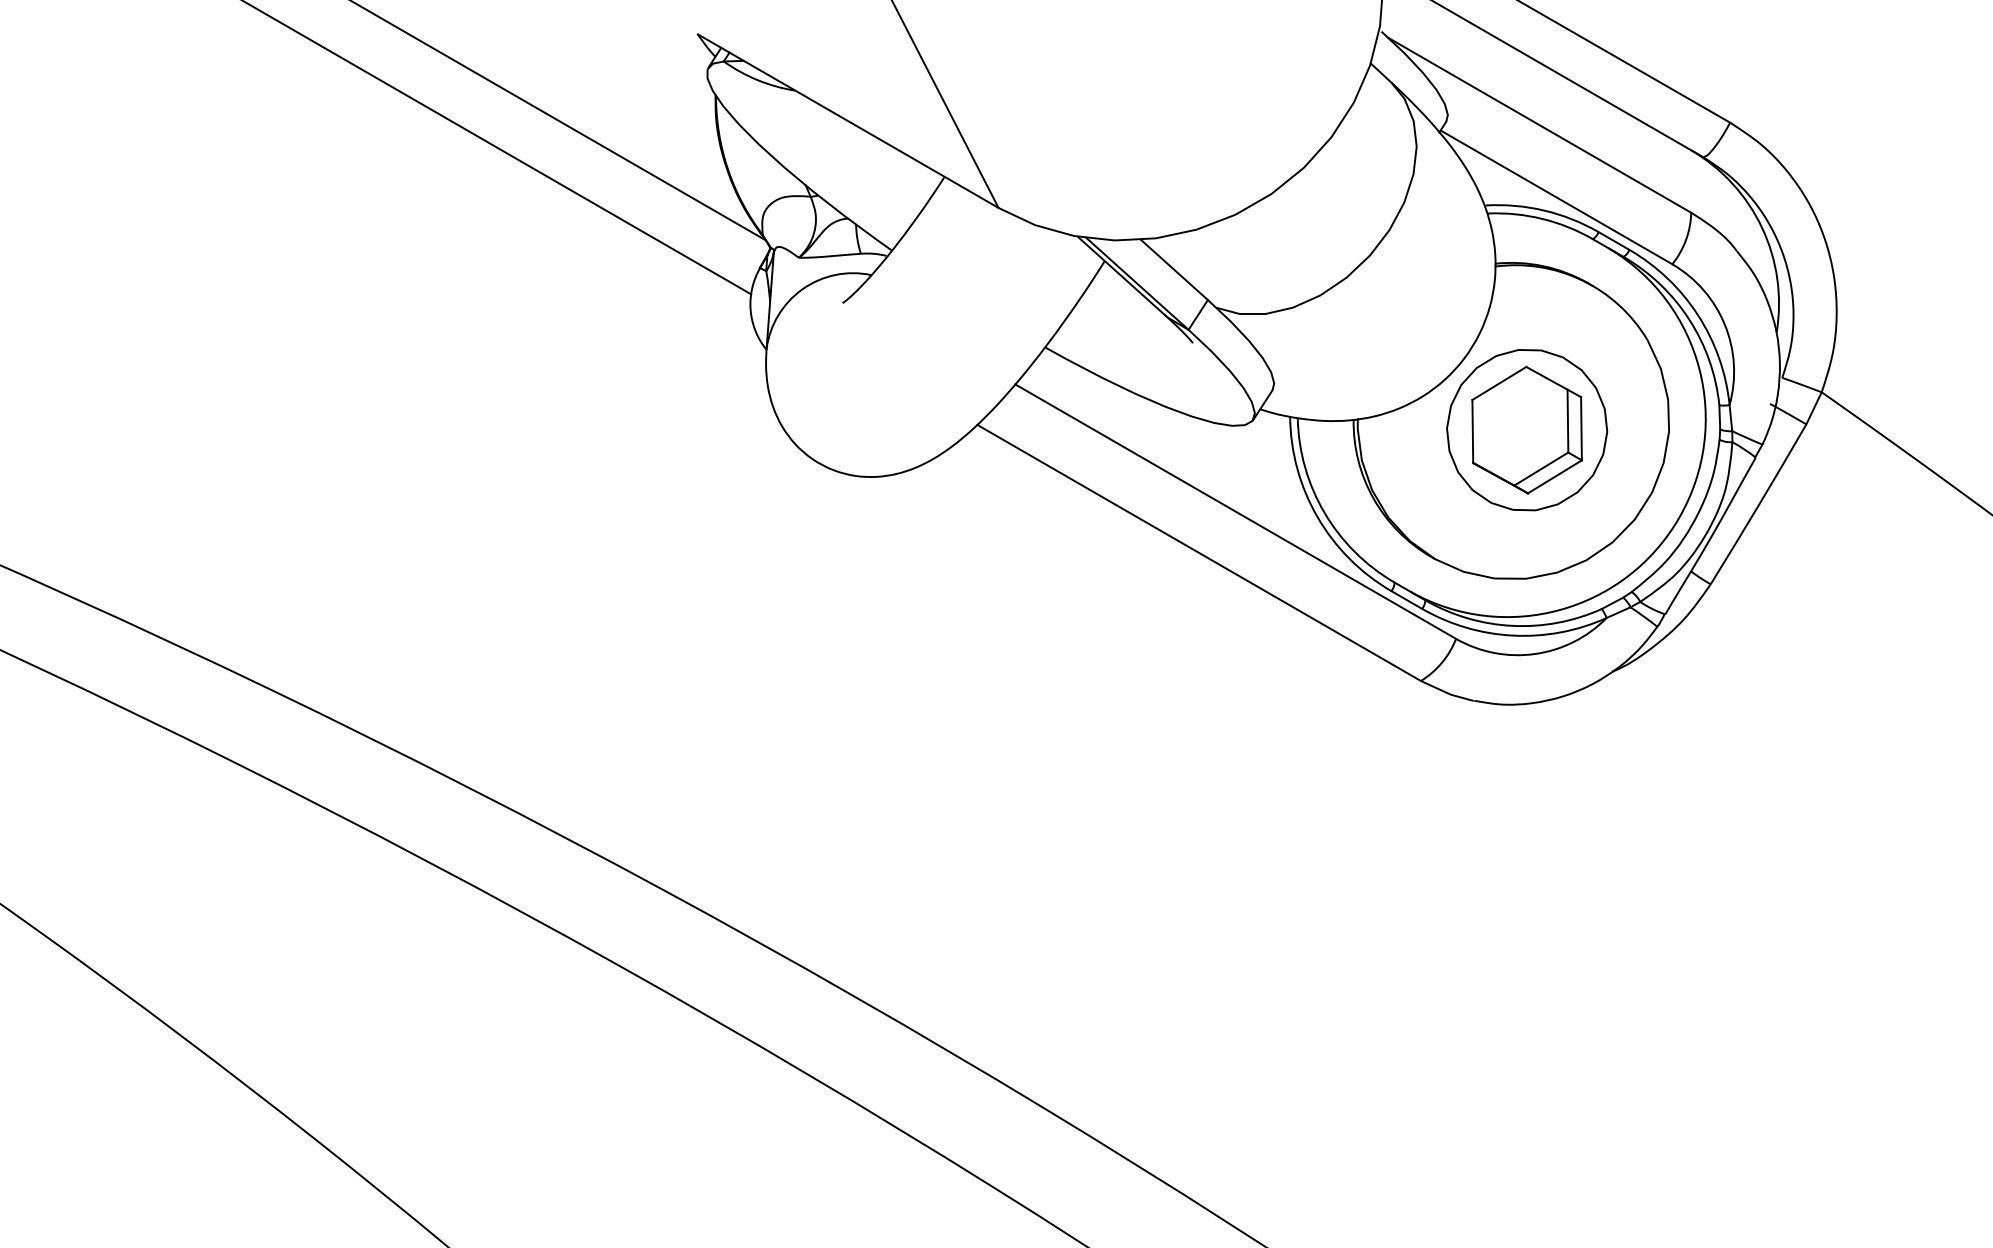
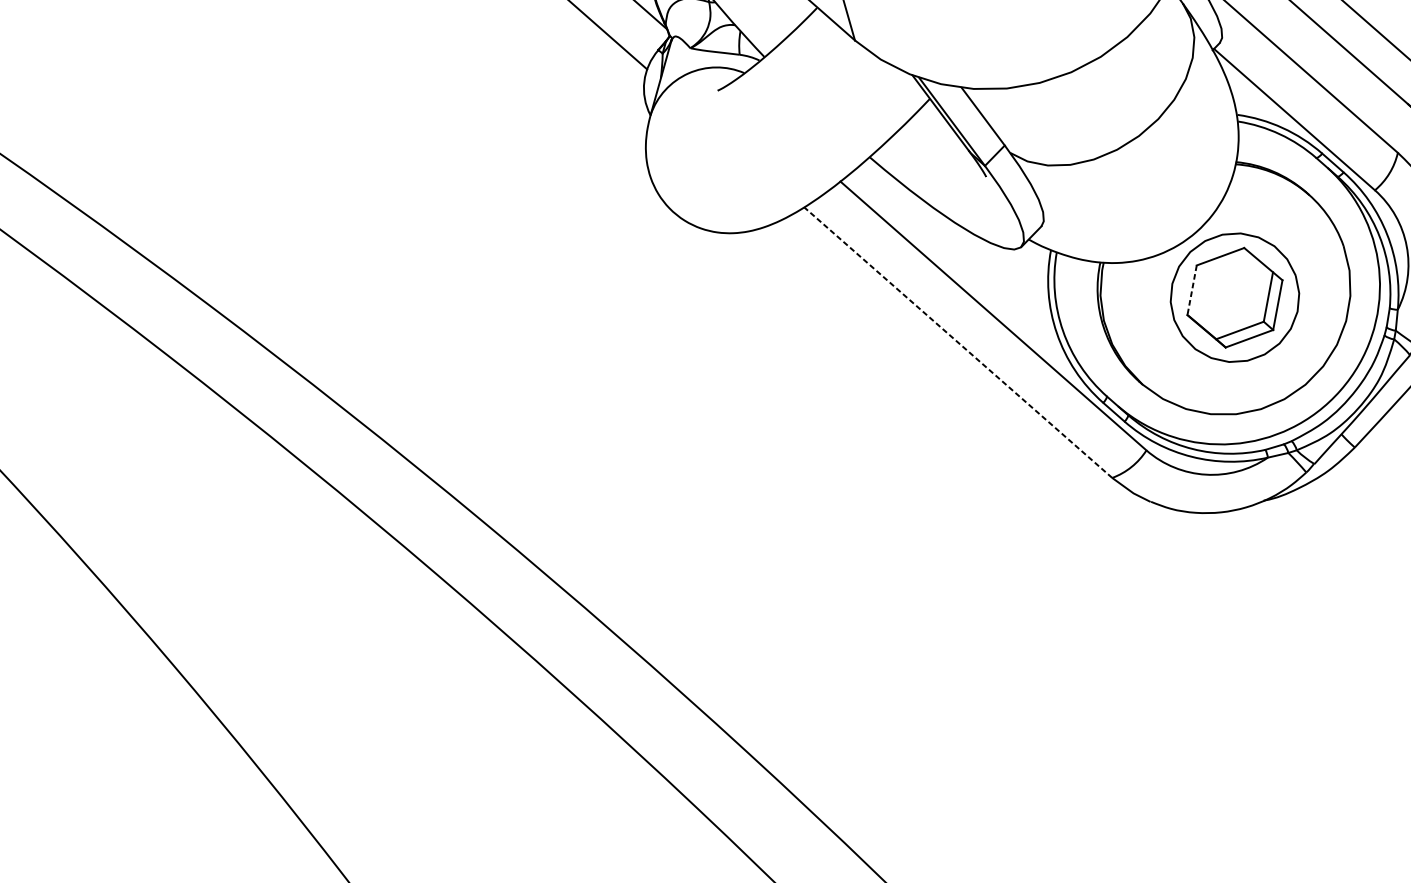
line: (1472, 431) -> (1191, 290), solid -> dashed
line: (1198, 552) -> (957, 342), solid -> dashed

